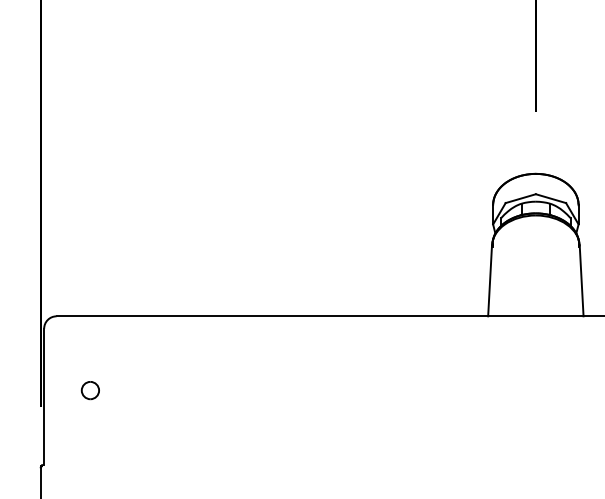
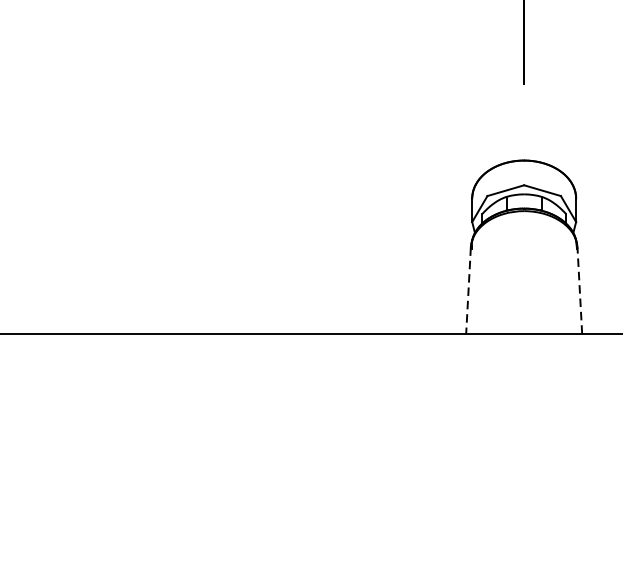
line: (490, 280) -> (469, 290), solid -> dashed
line: (581, 280) -> (579, 290), solid -> dashed

